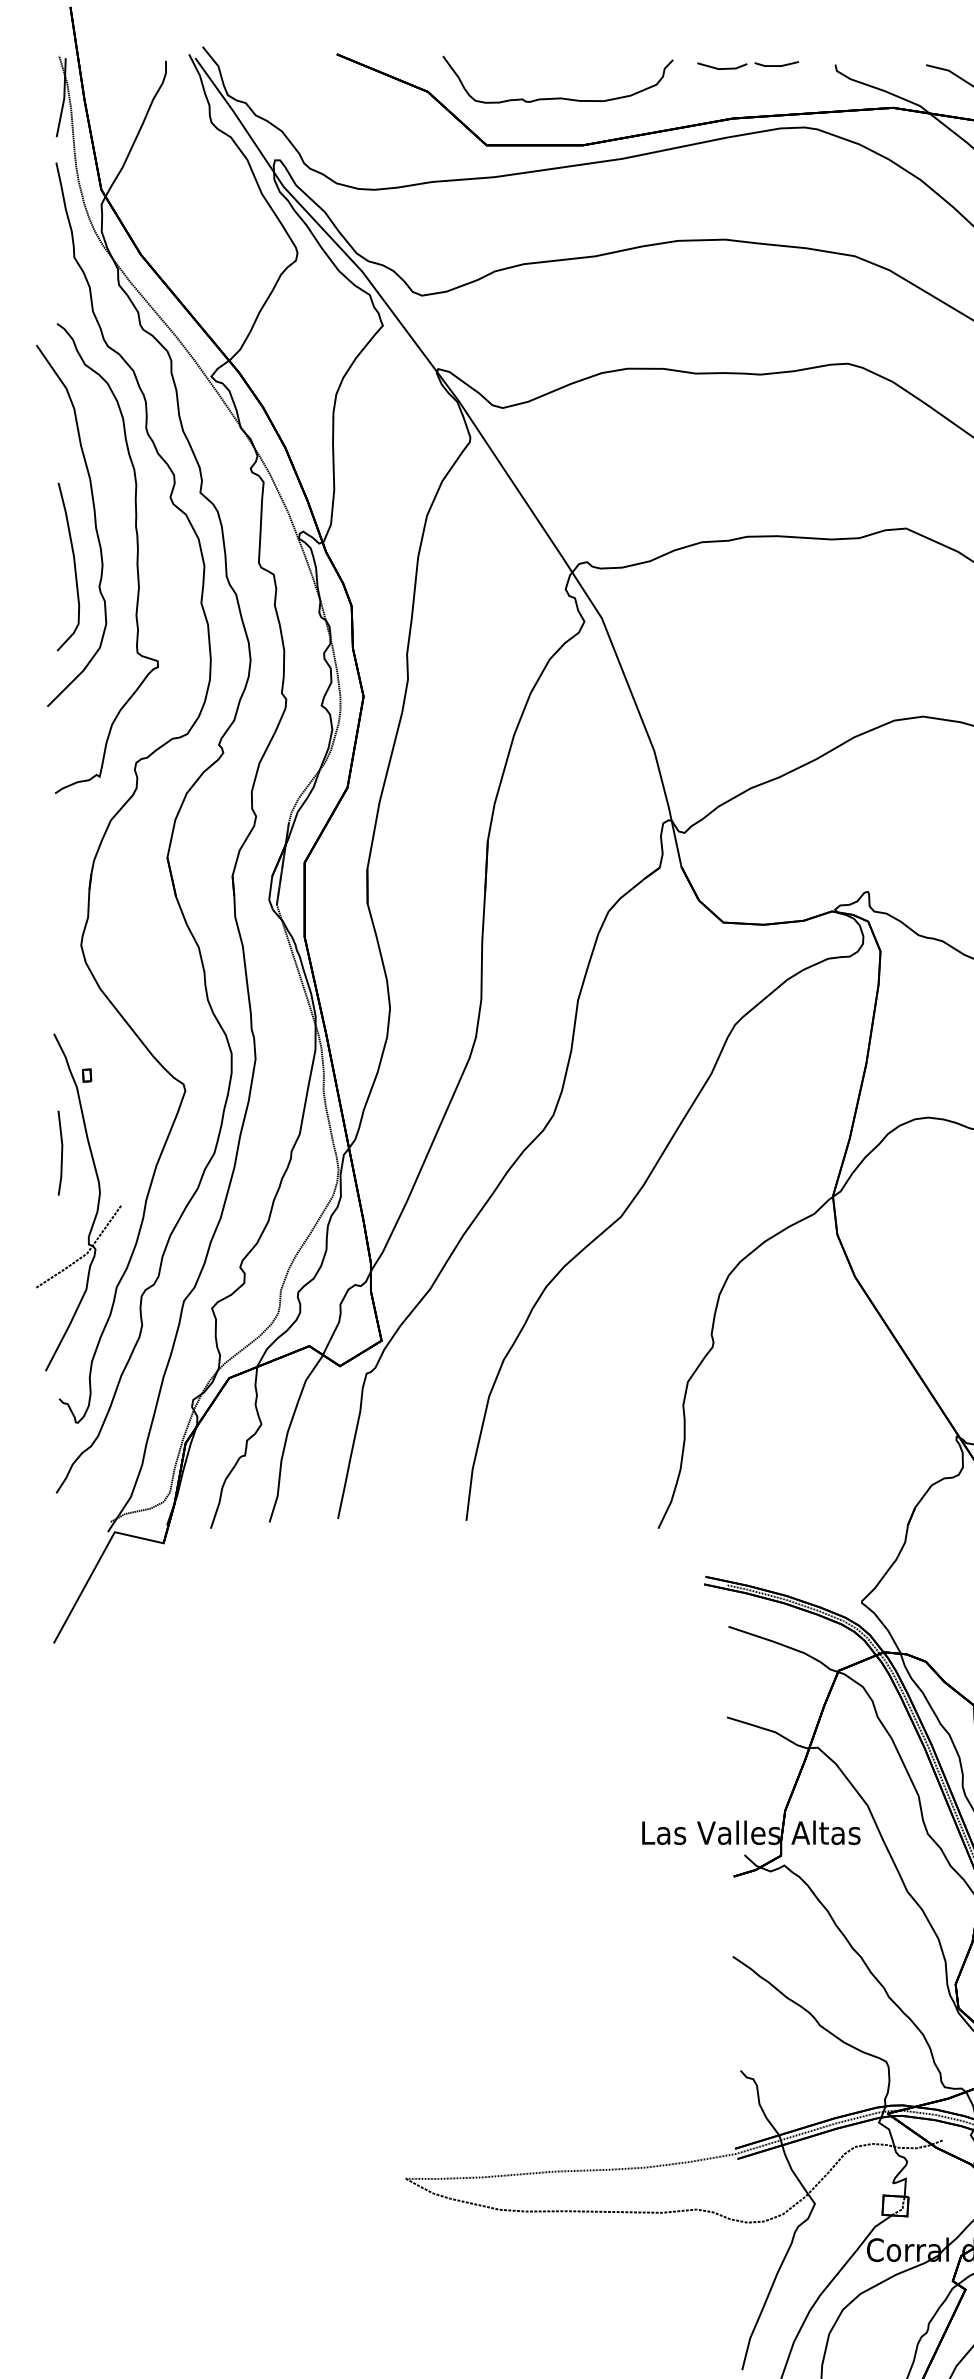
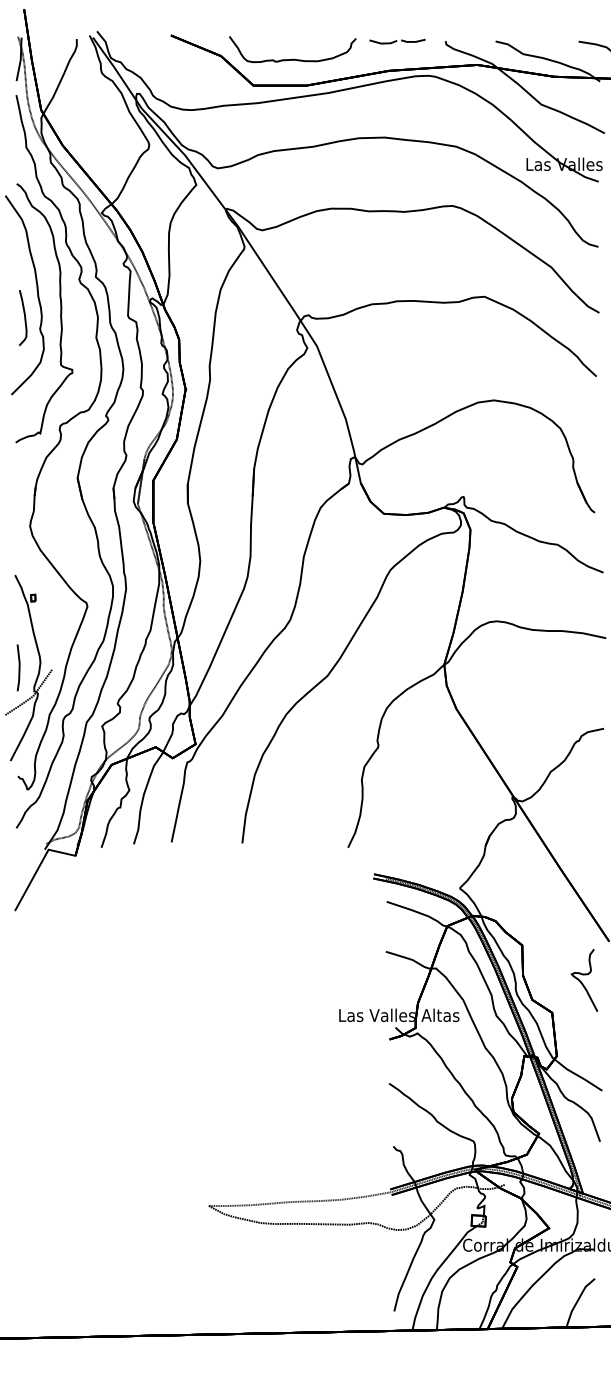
part: (67, 566) -> (22, 317), size x0.6
part: (60, 1152) -> (18, 667), moved

